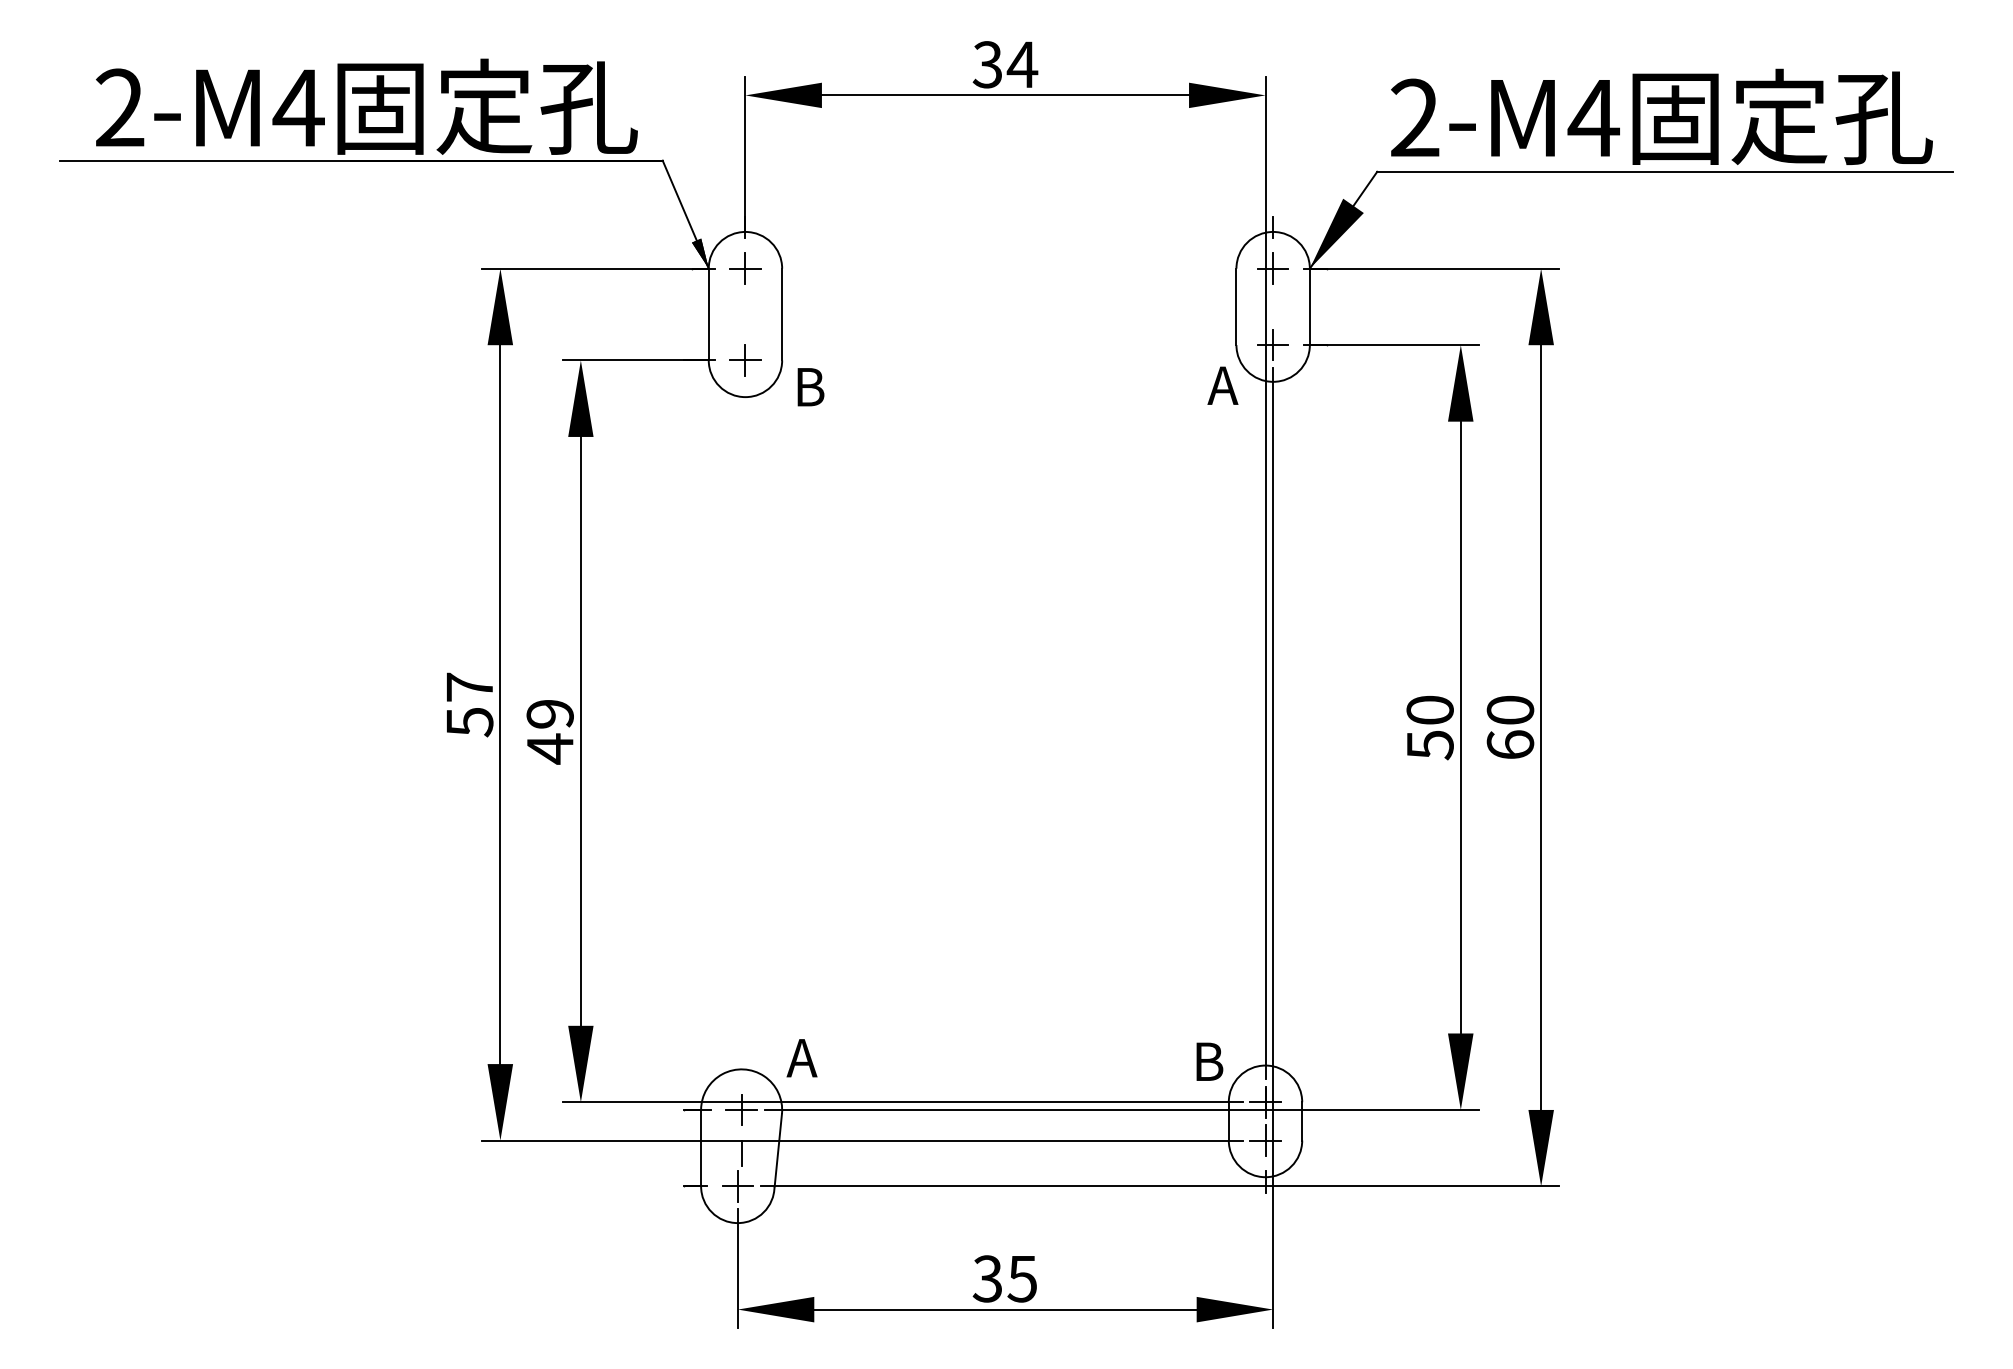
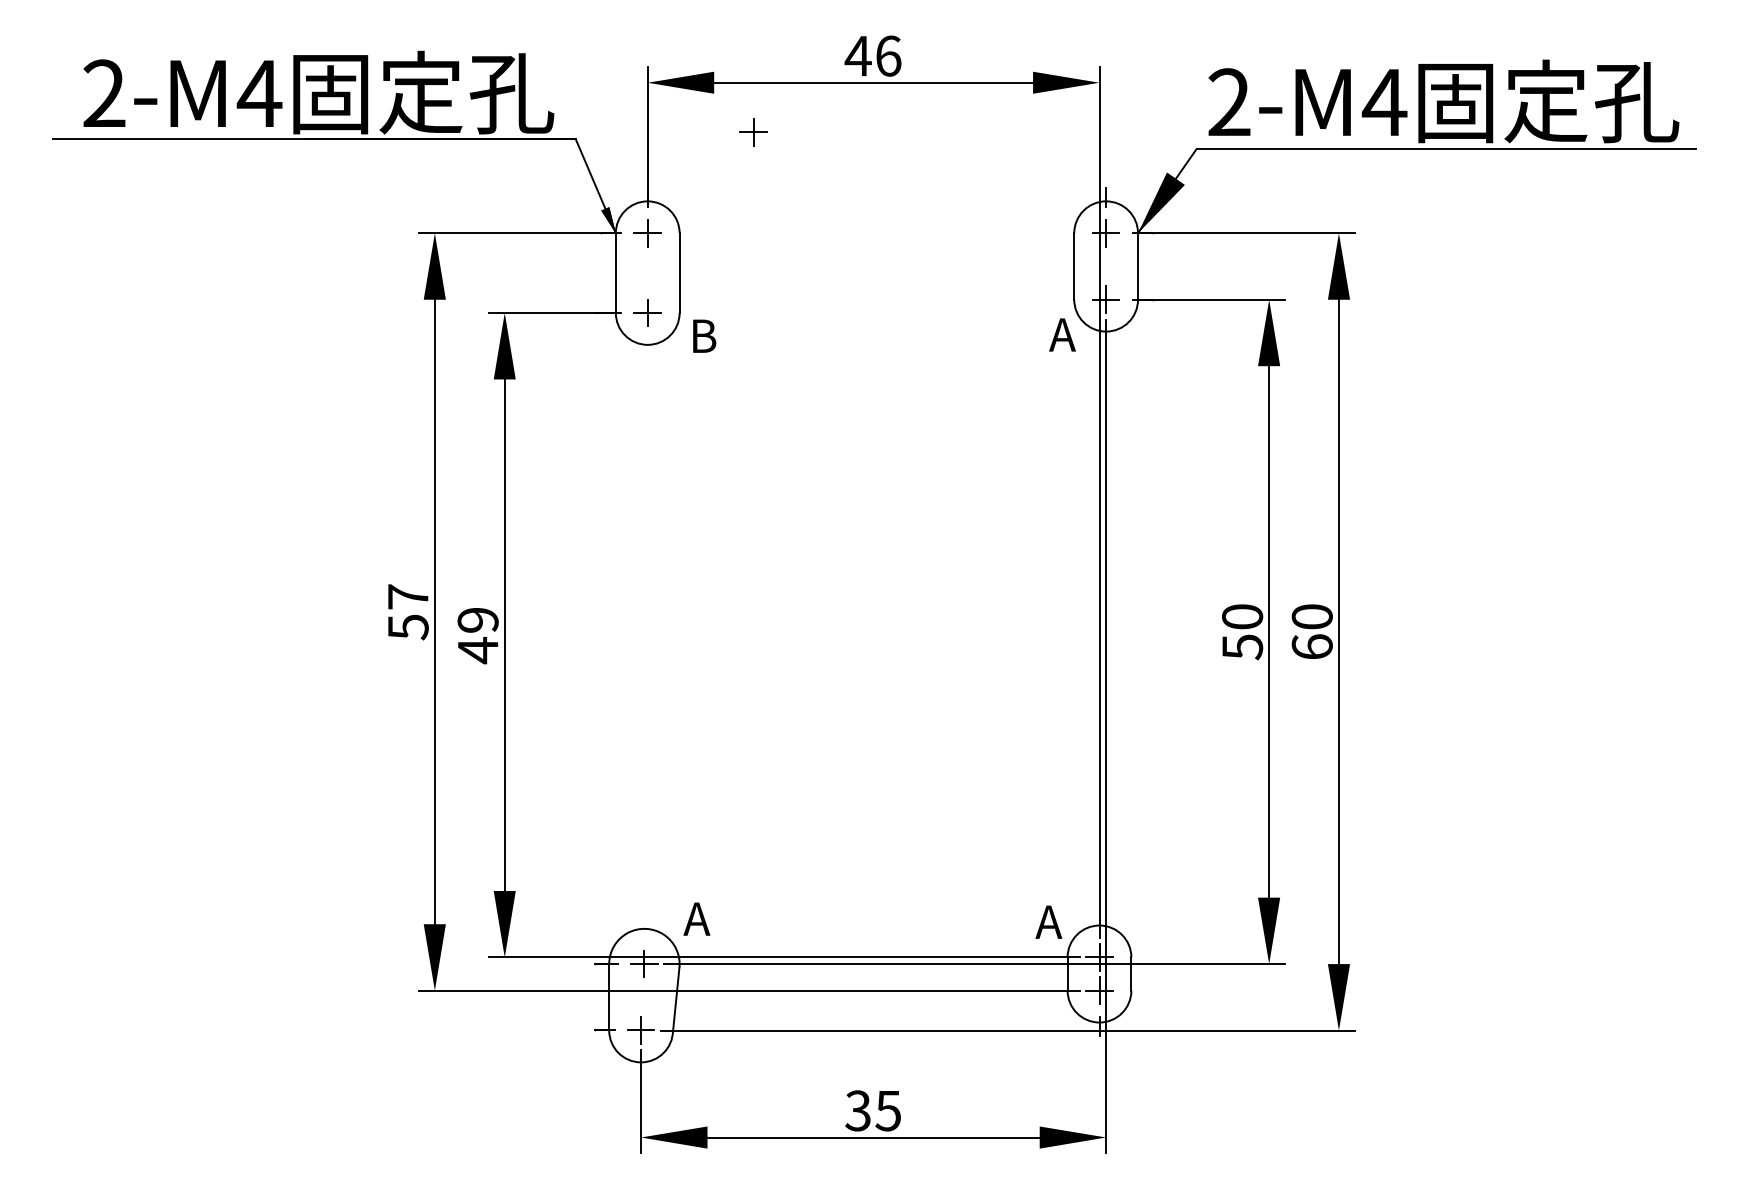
text: (1005, 64) -> (873, 55), 34 -> 46
part: (867, 152) -> (753, 132), added
text: (1207, 1061) -> (1049, 921), B -> A
line: (741, 1152) -> (644, 1001), removed

